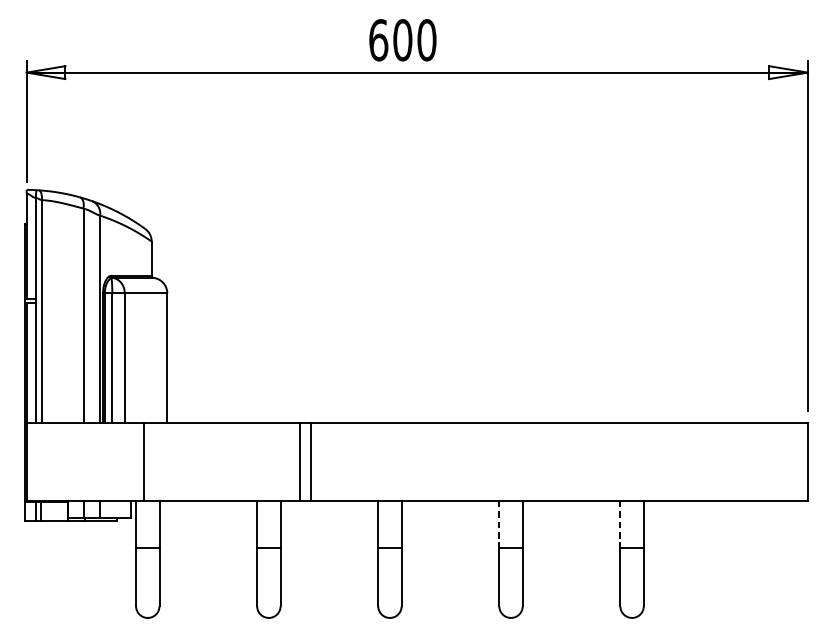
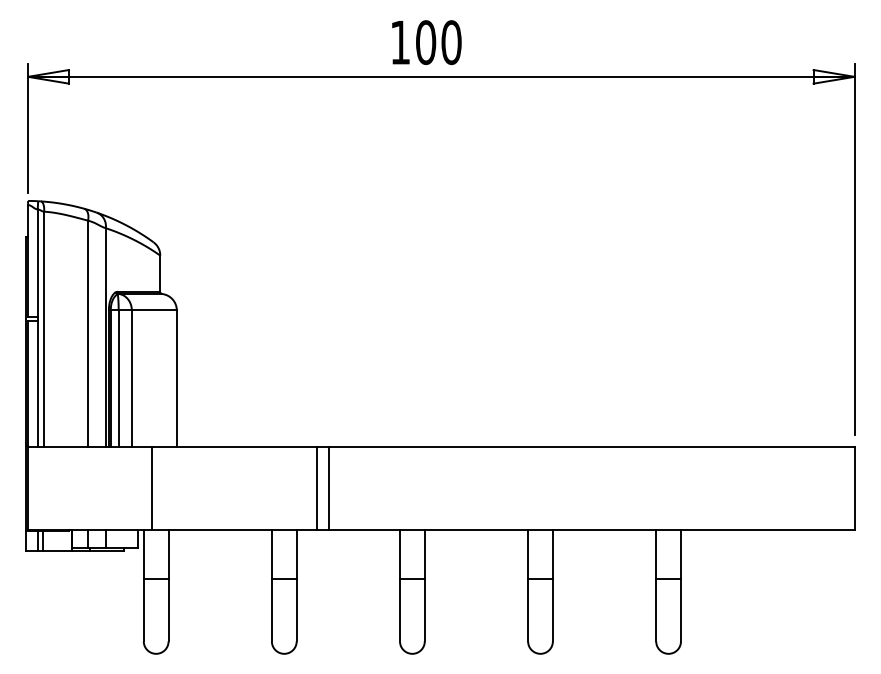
text: (378, 40) -> (400, 42), 600 -> 100
line: (499, 524) -> (528, 554), dashed -> solid
line: (620, 524) -> (656, 554), dashed -> solid

